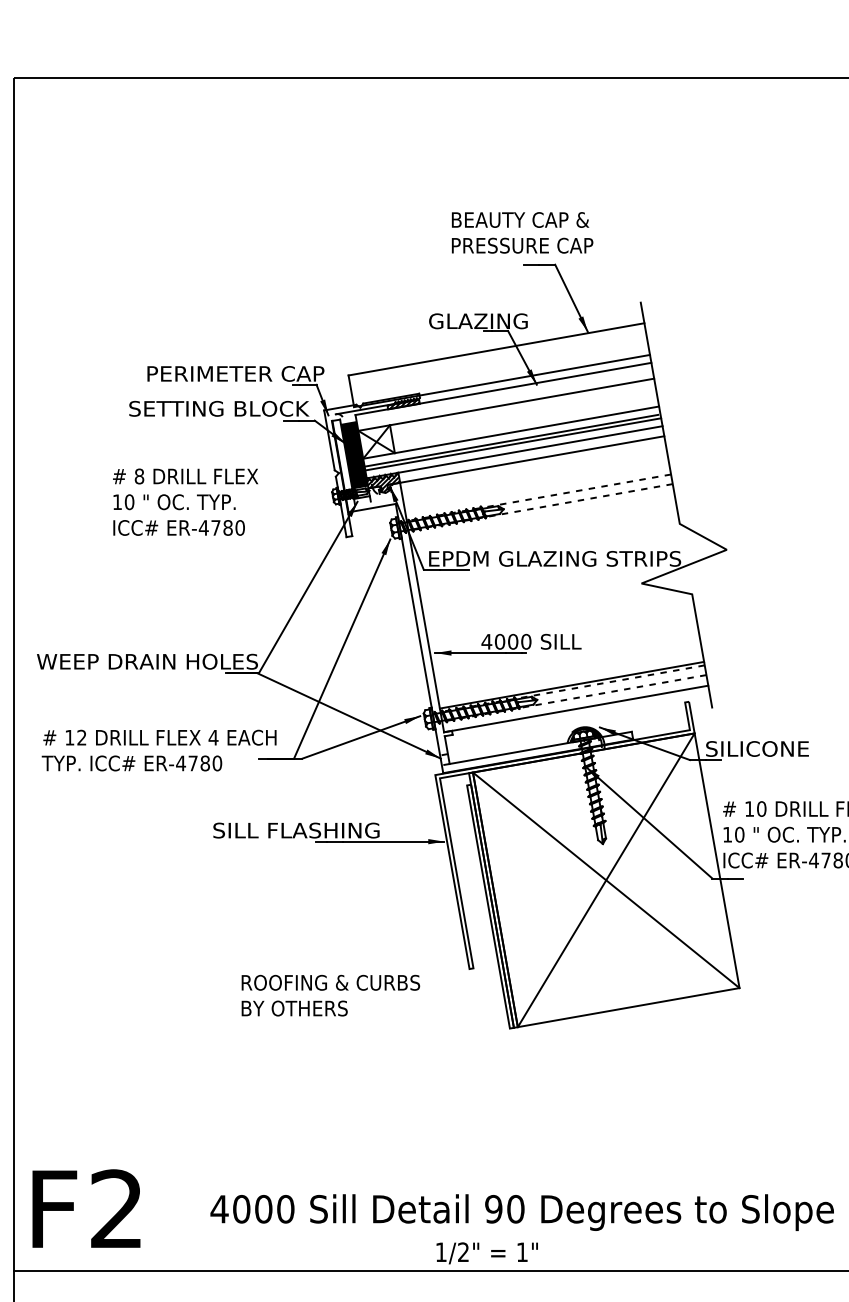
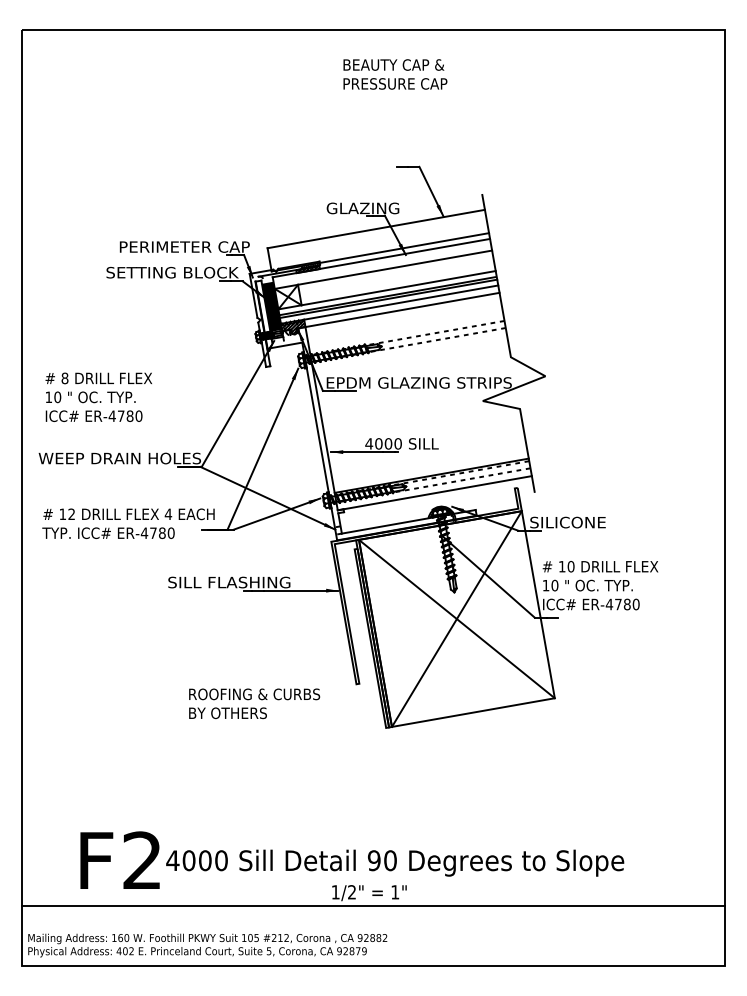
text: (522, 232) -> (395, 74), moved
text: (185, 501) -> (98, 396), moved
text: (85, 1207) -> (119, 859), moved

